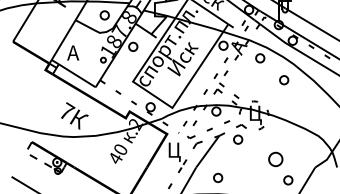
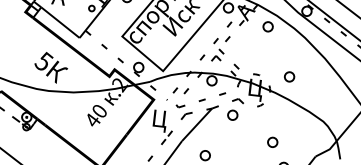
part: (284, 80) -> (289, 77), moved
text: (66, 110) -> (43, 60), 7 -> 5
part: (276, 159) -> (273, 142), size x0.62

